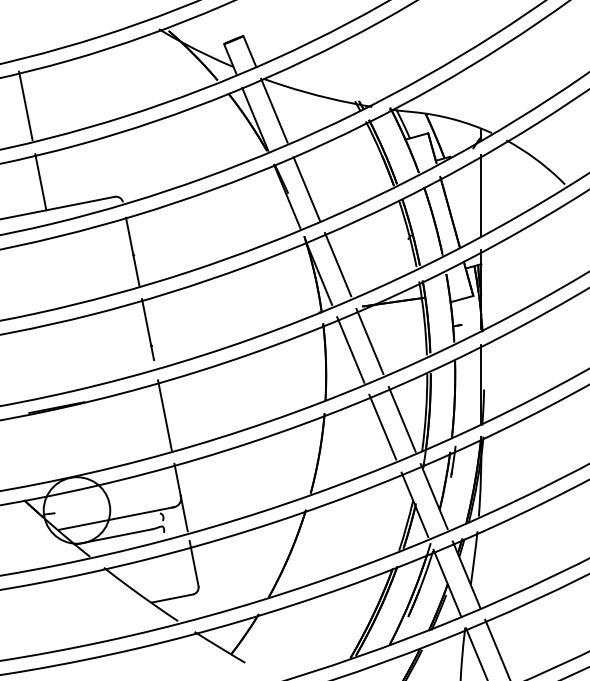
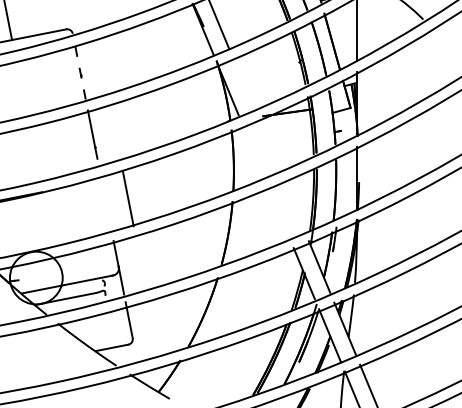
line: (132, 252) -> (80, 73), solid -> dashed
line: (338, 264) -> (243, 83), removed
line: (369, 341) -> (268, 144), removed
line: (350, 349) -> (253, 150), removed
line: (164, 415) -> (127, 198), moved
line: (401, 418) -> (293, 205), removed
line: (382, 426) -> (278, 211), removed

